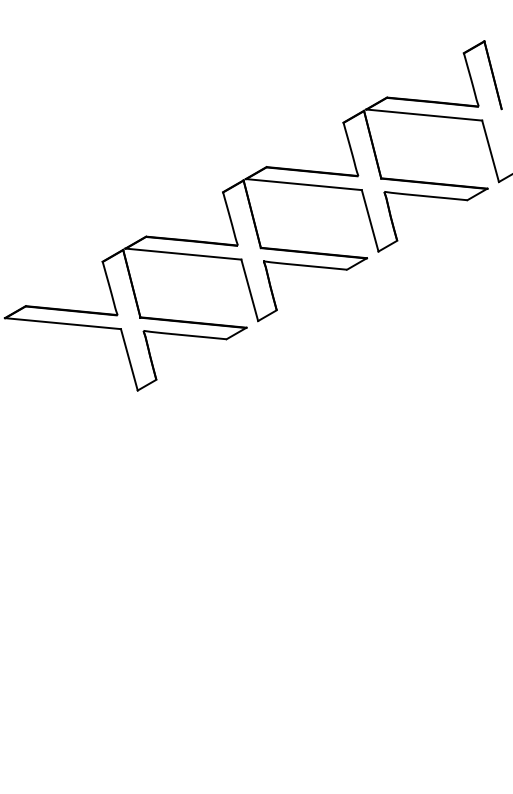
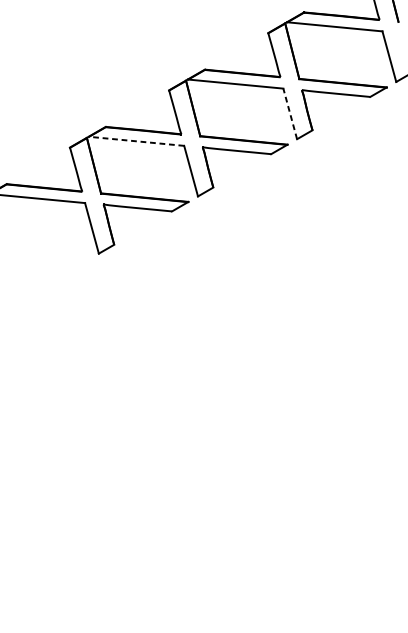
line: (370, 220) -> (290, 113), solid -> dashed
line: (182, 254) -> (135, 141), solid -> dashed

